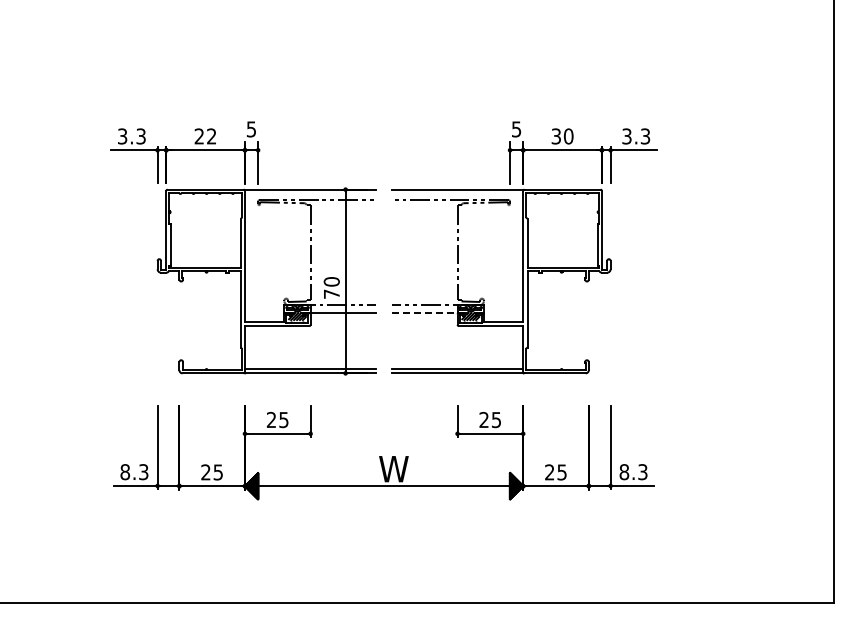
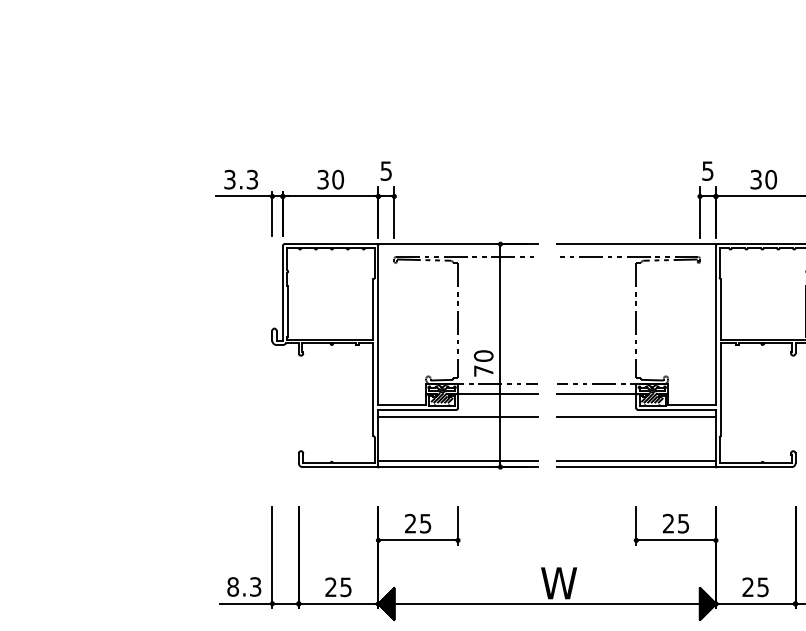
text: (205, 136) -> (330, 179), 22 -> 30
line: (425, 313) -> (597, 394), dashed -> solid
line: (310, 332) -> (457, 417), added
line: (457, 332) -> (636, 417), added

